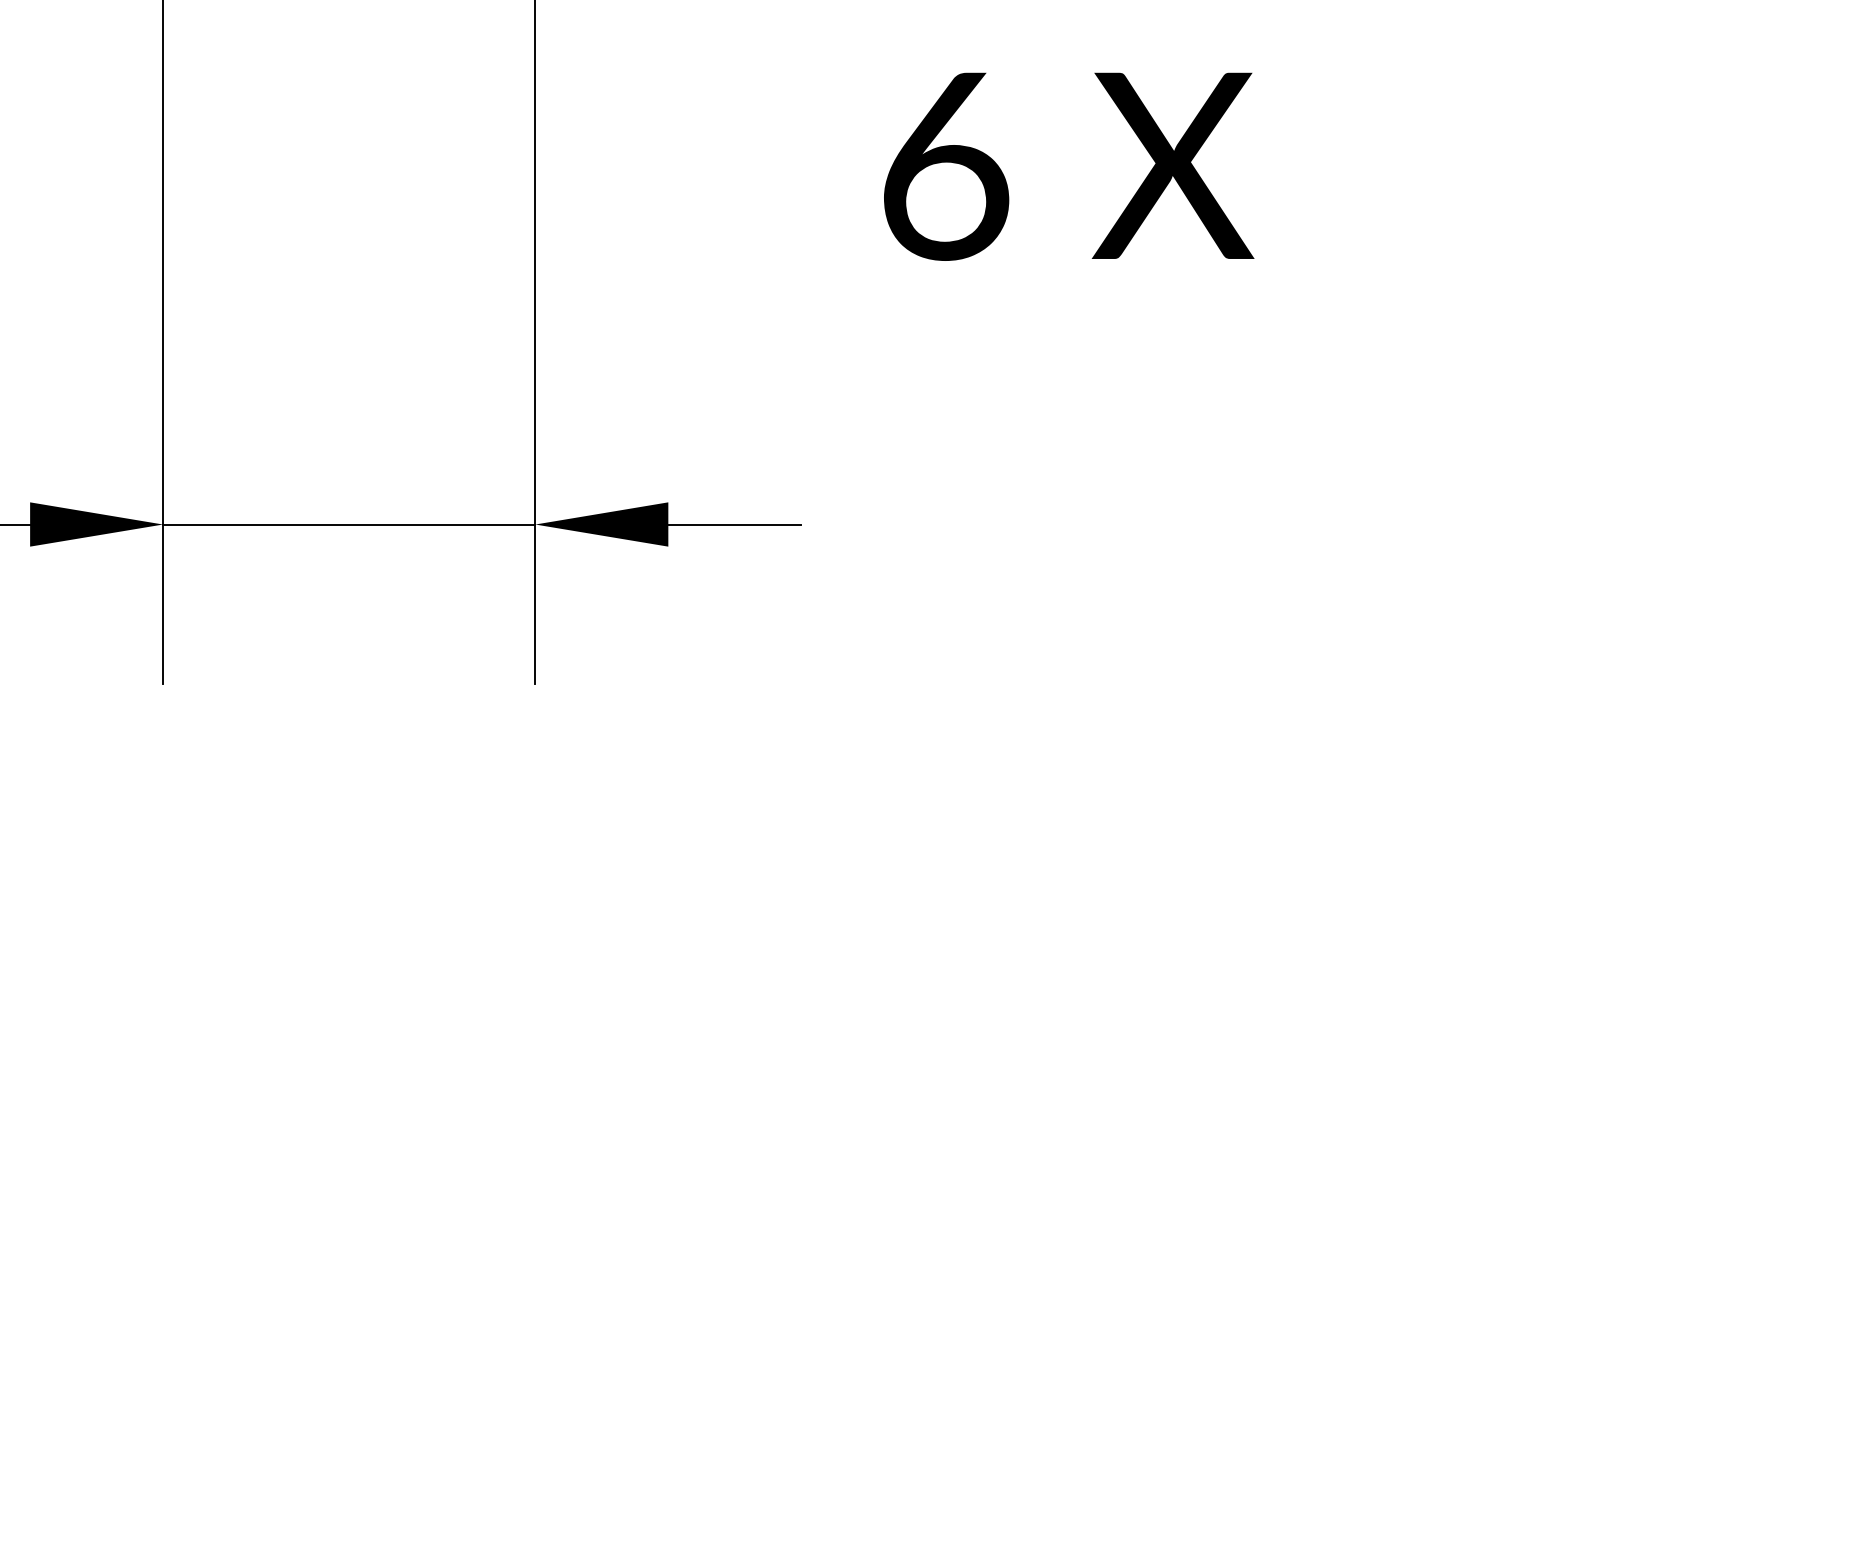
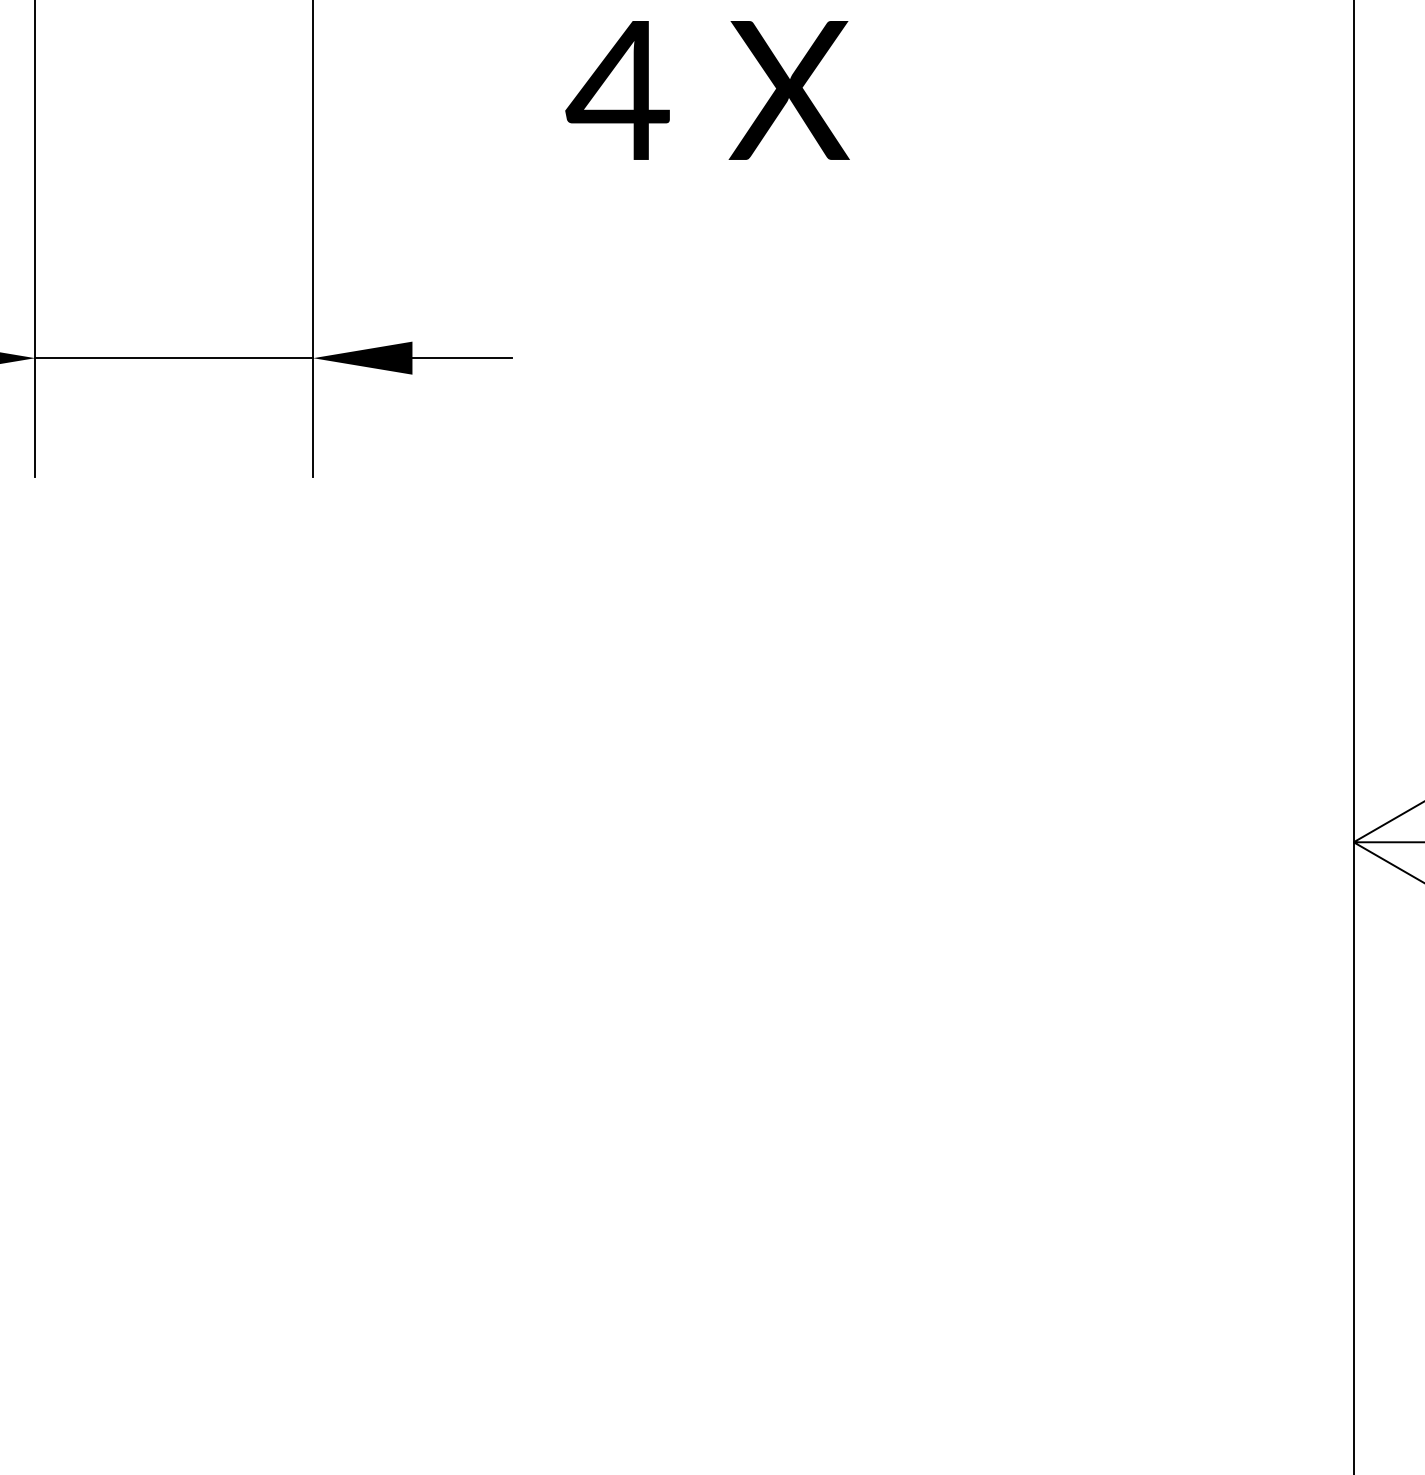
text: (943, 167) -> (617, 91), 6 -> 4

